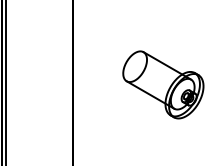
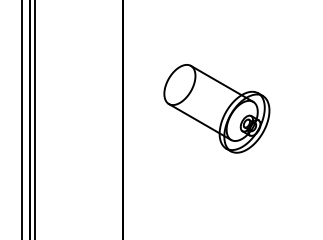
part: (163, 84) -> (216, 108), moved

